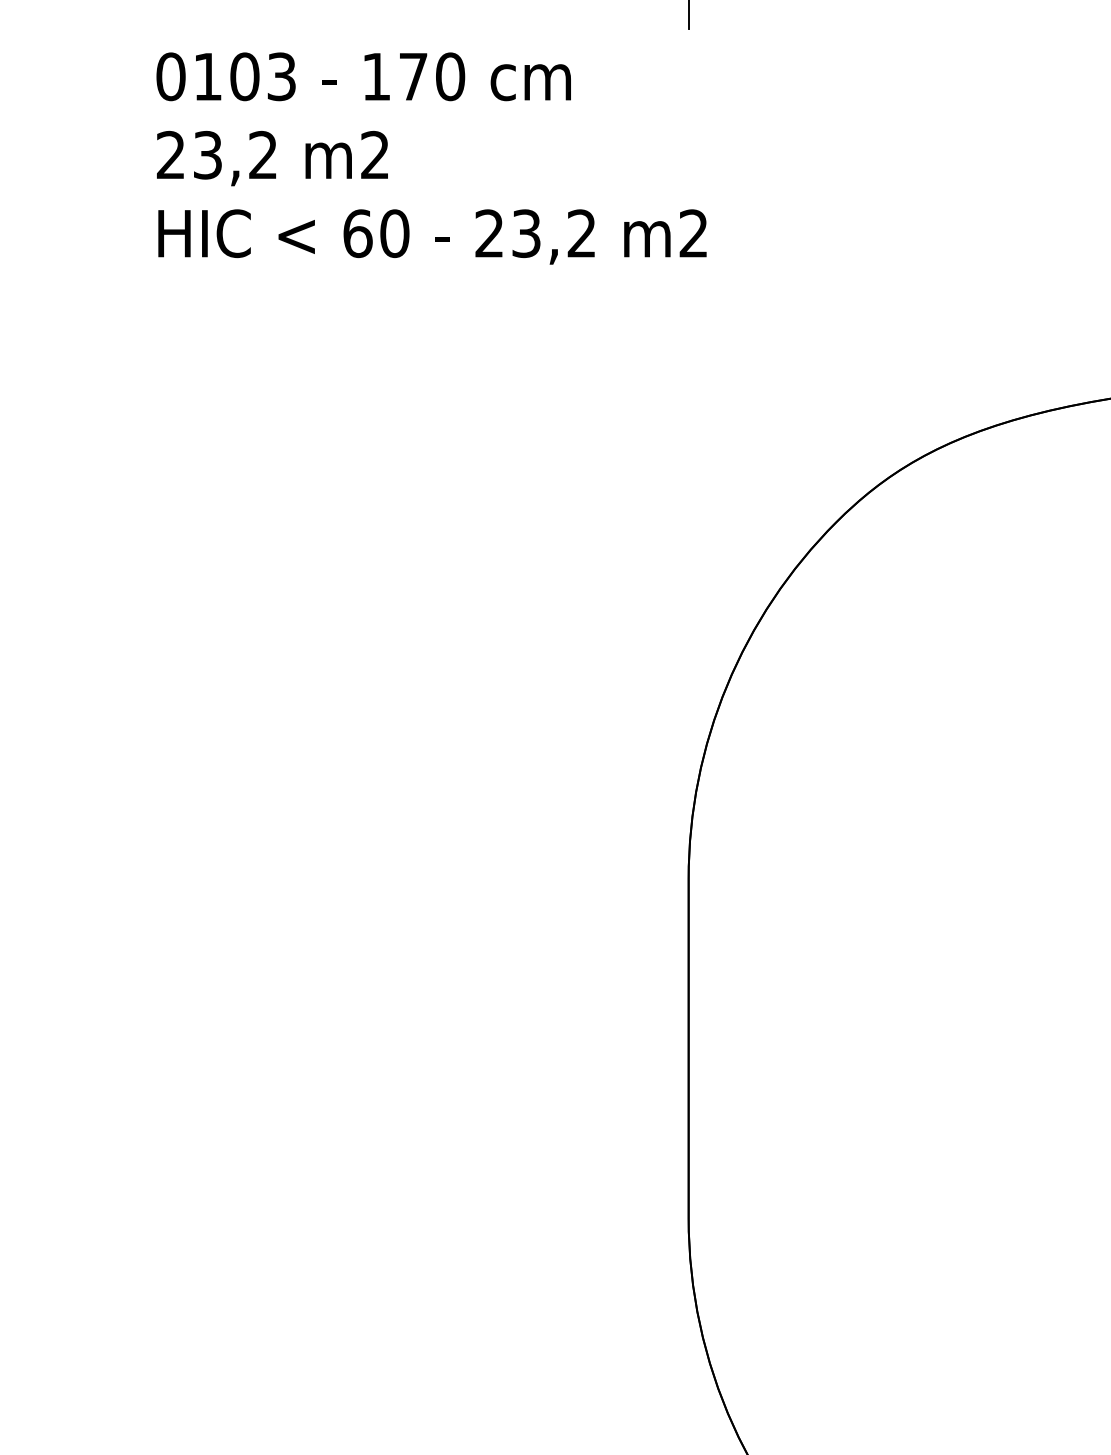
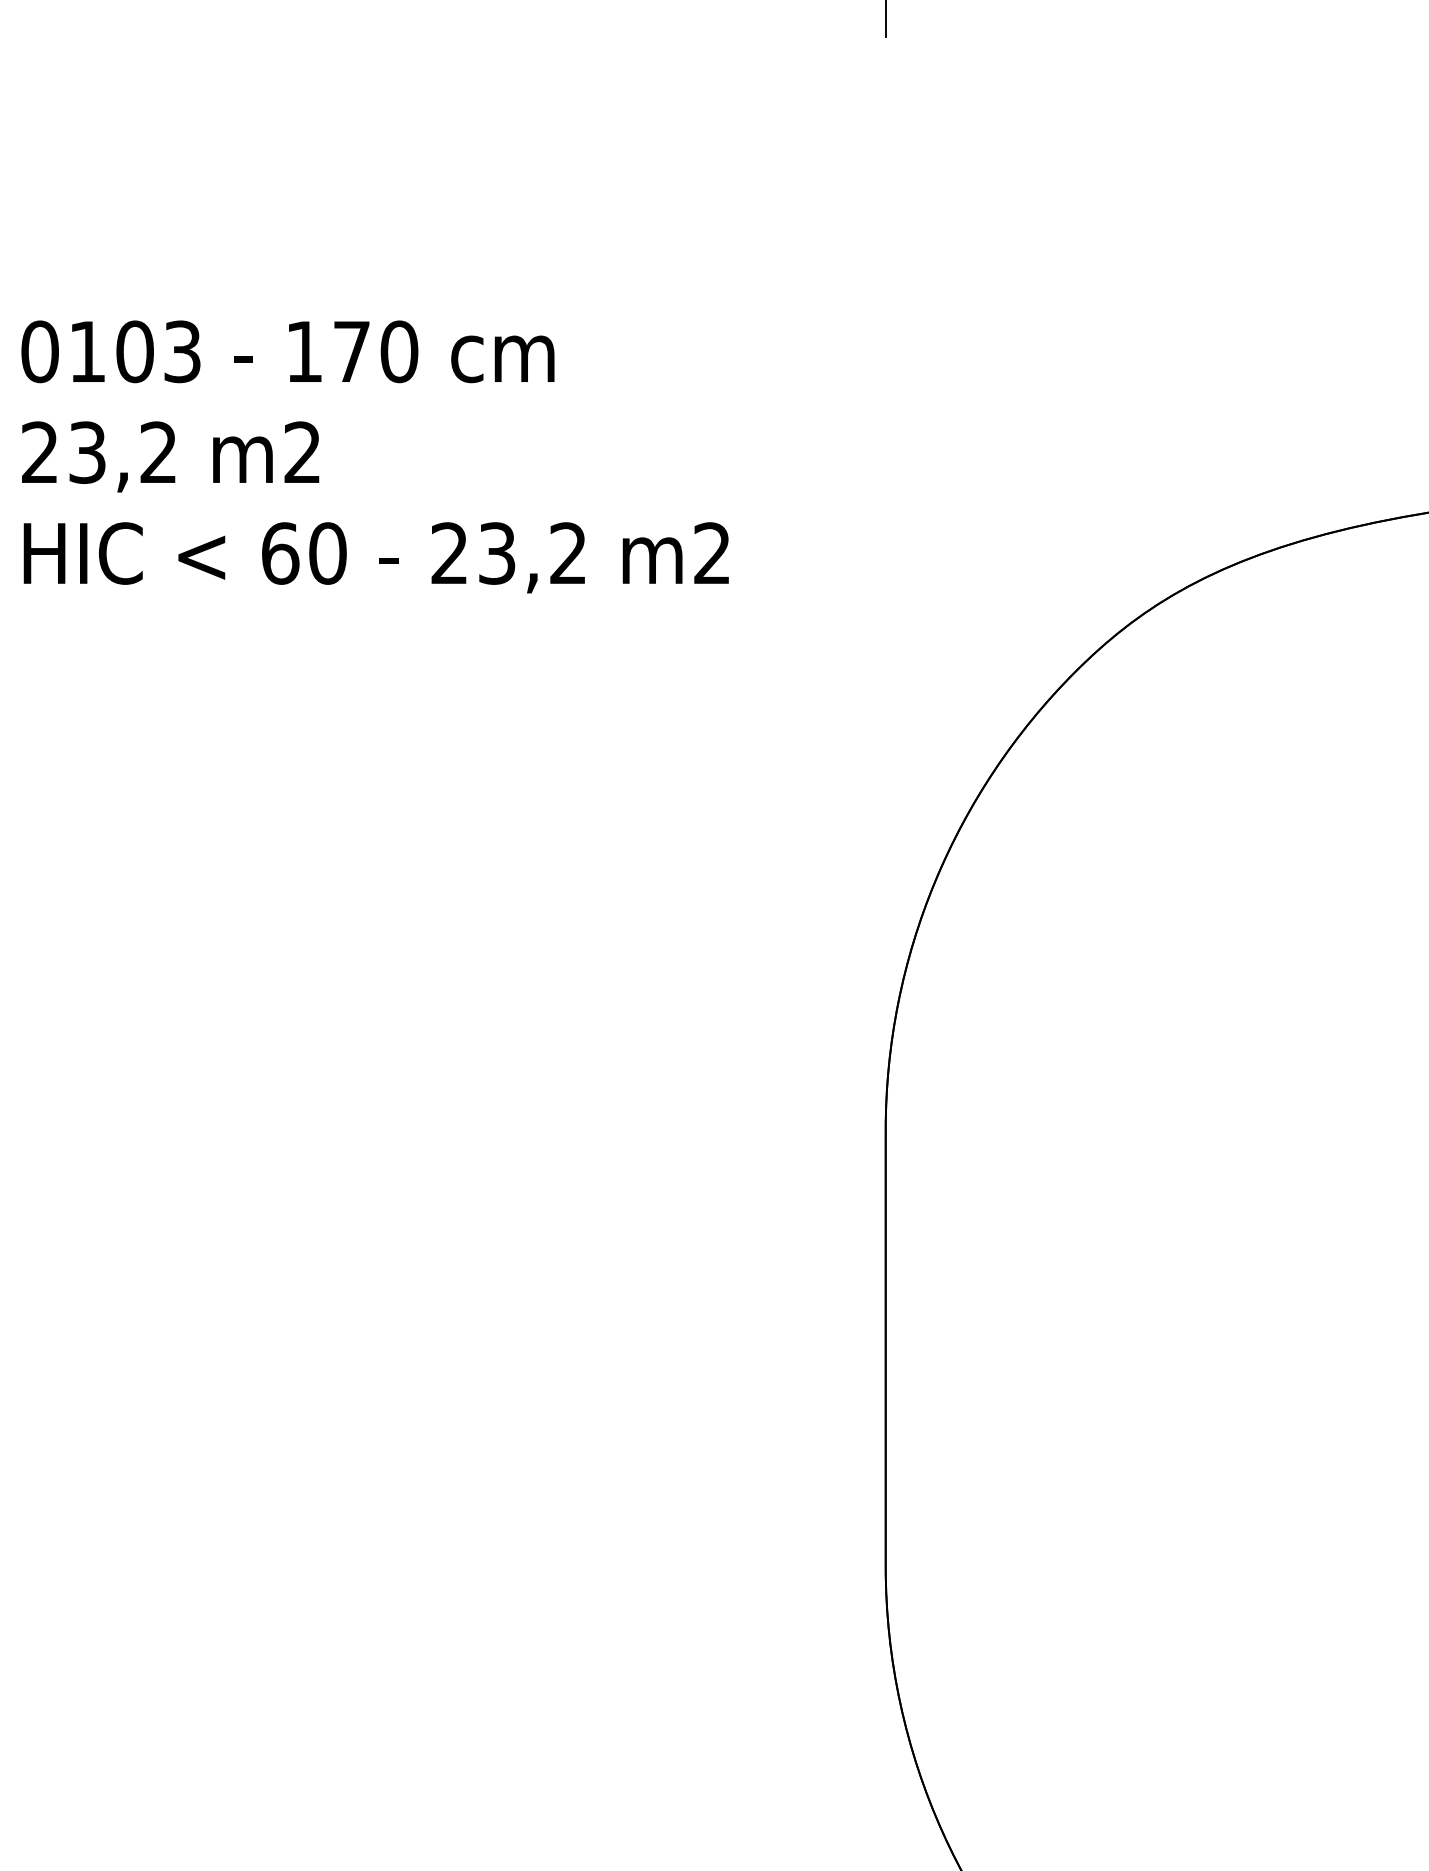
text: (431, 158) -> (374, 456), moved

